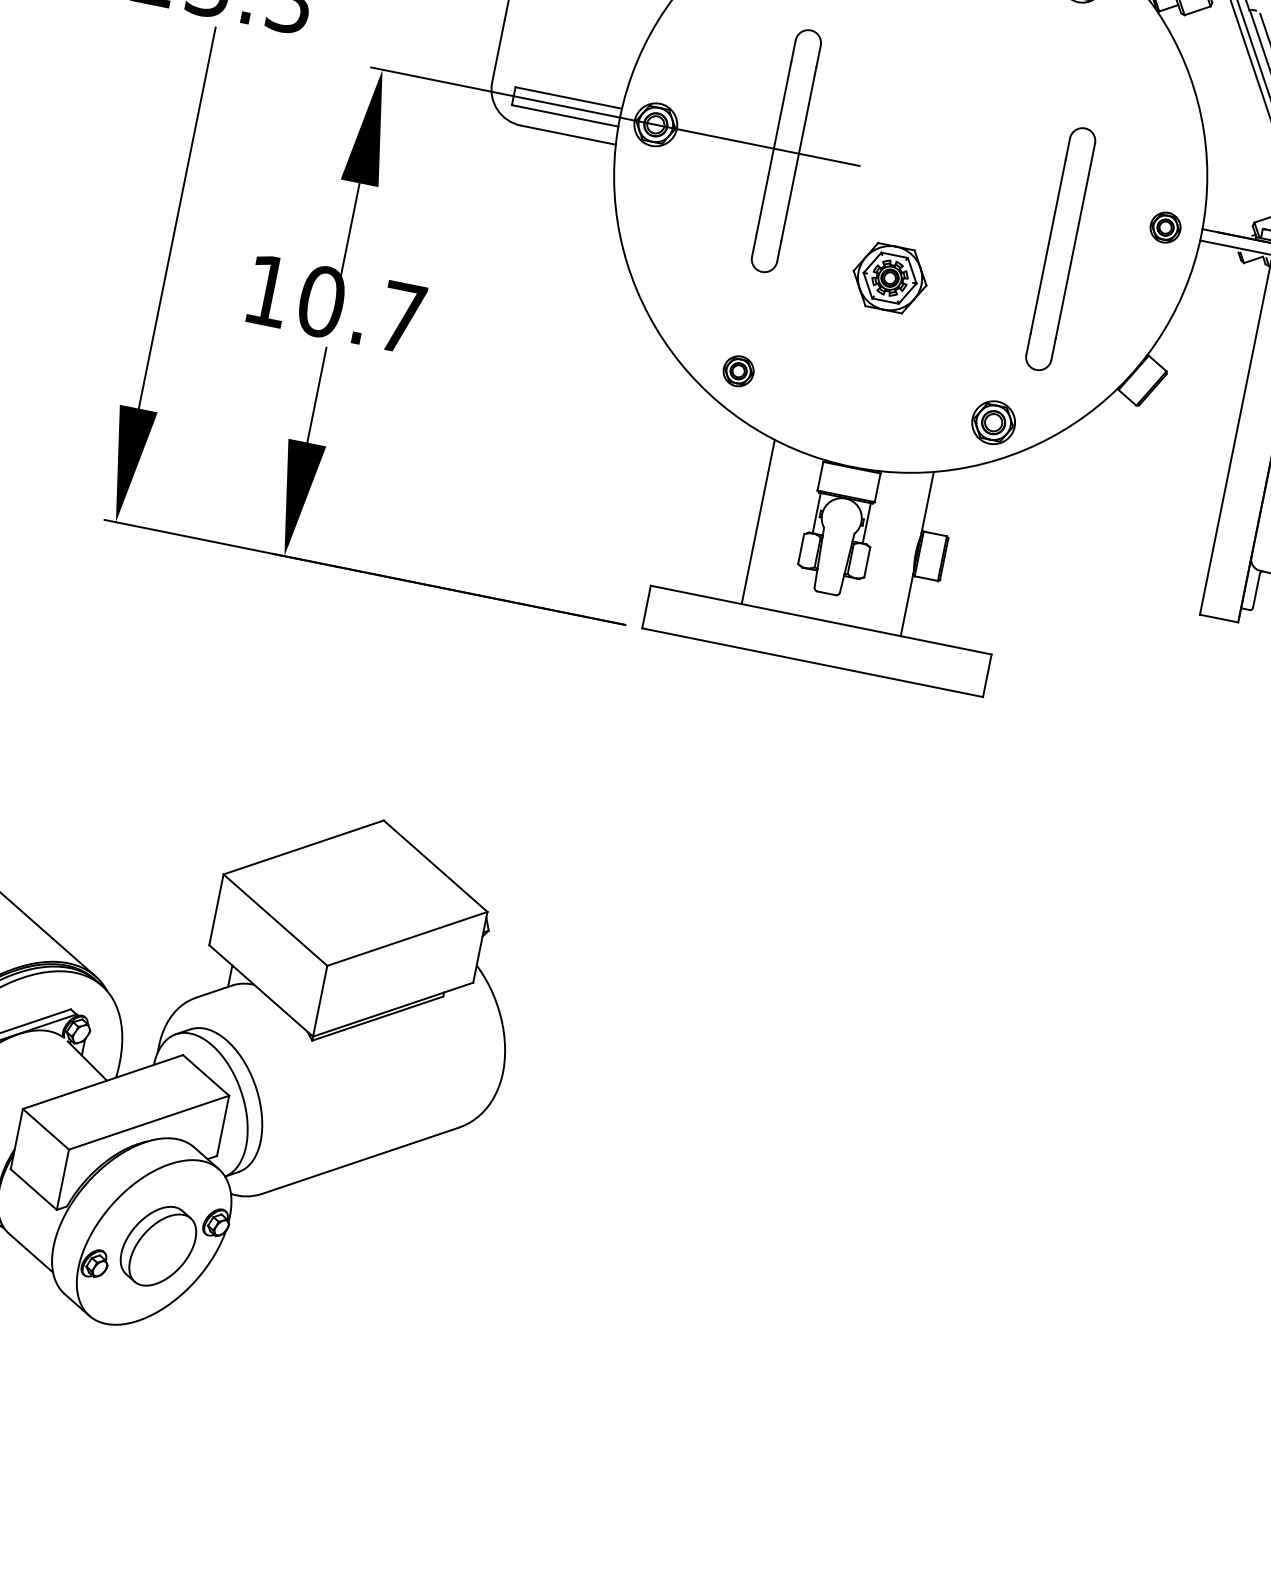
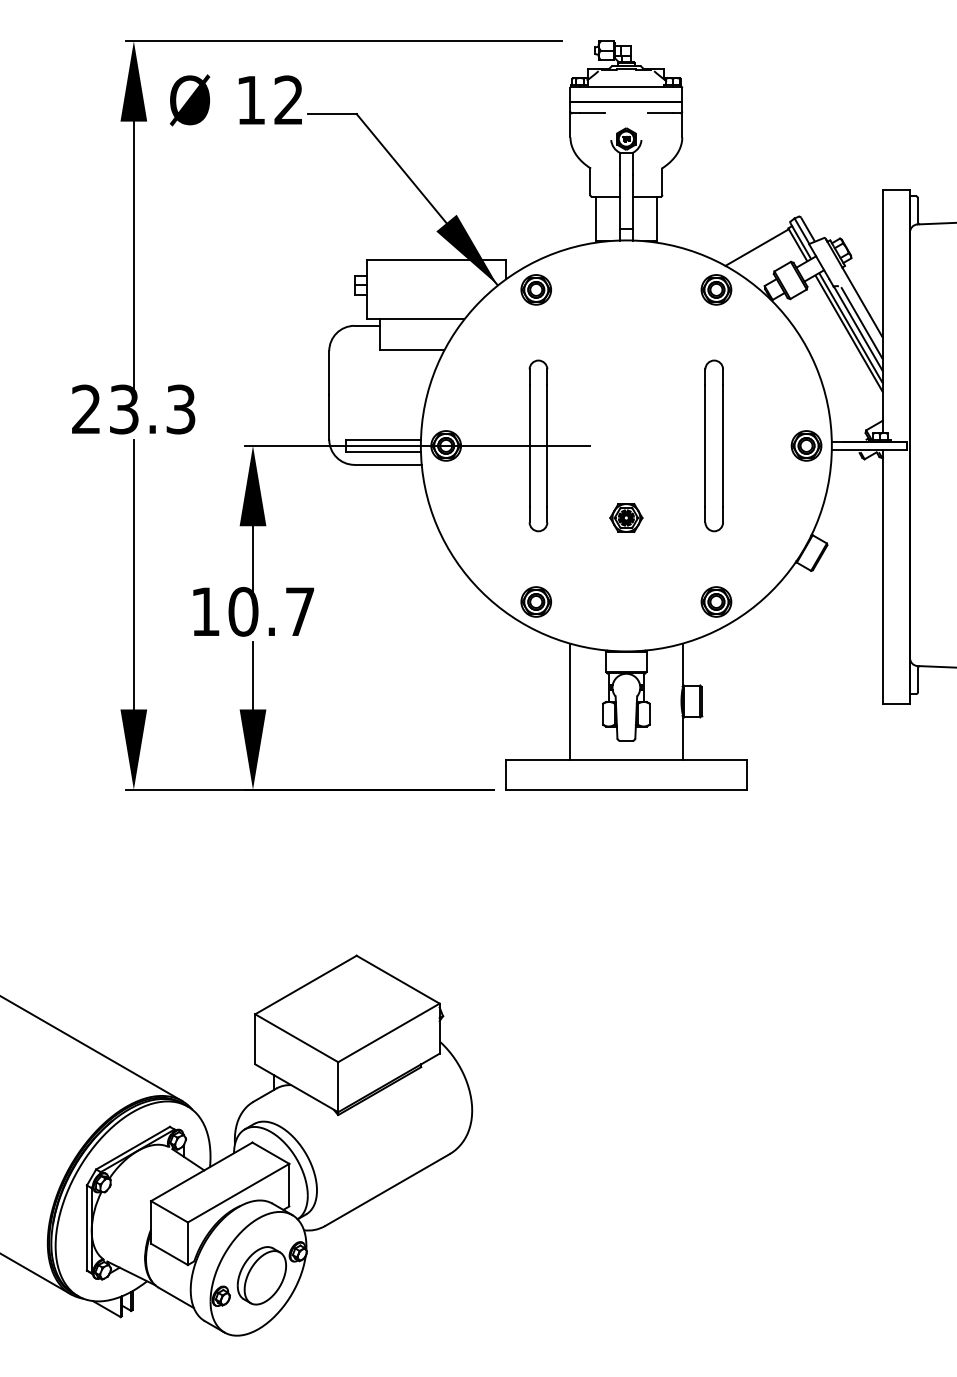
part: (1165, 227) -> (806, 445), size x1.43
part: (1059, 248) -> (713, 445), moved
part: (890, 277) -> (626, 517), size x0.62
part: (737, 370) -> (535, 601), size x1.43

